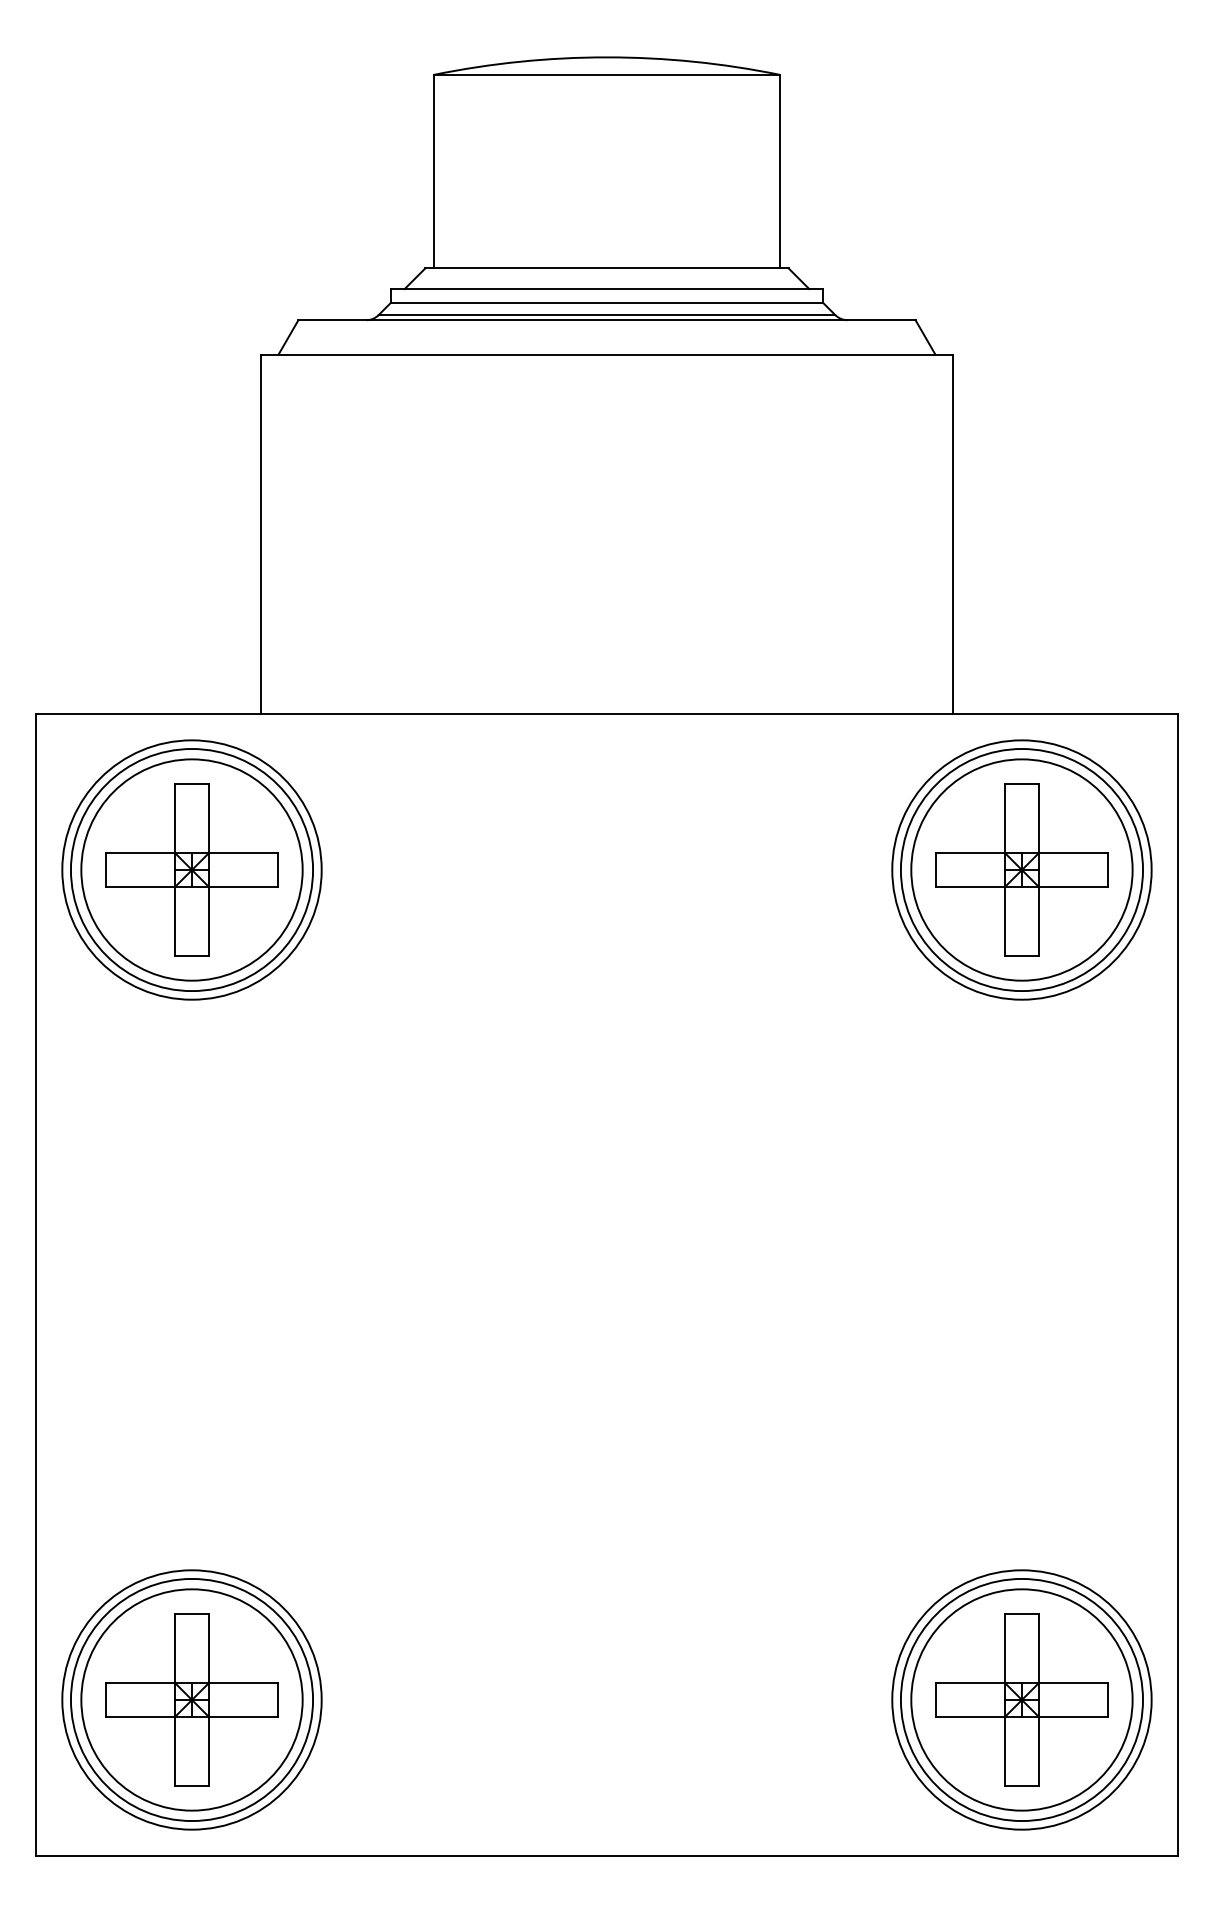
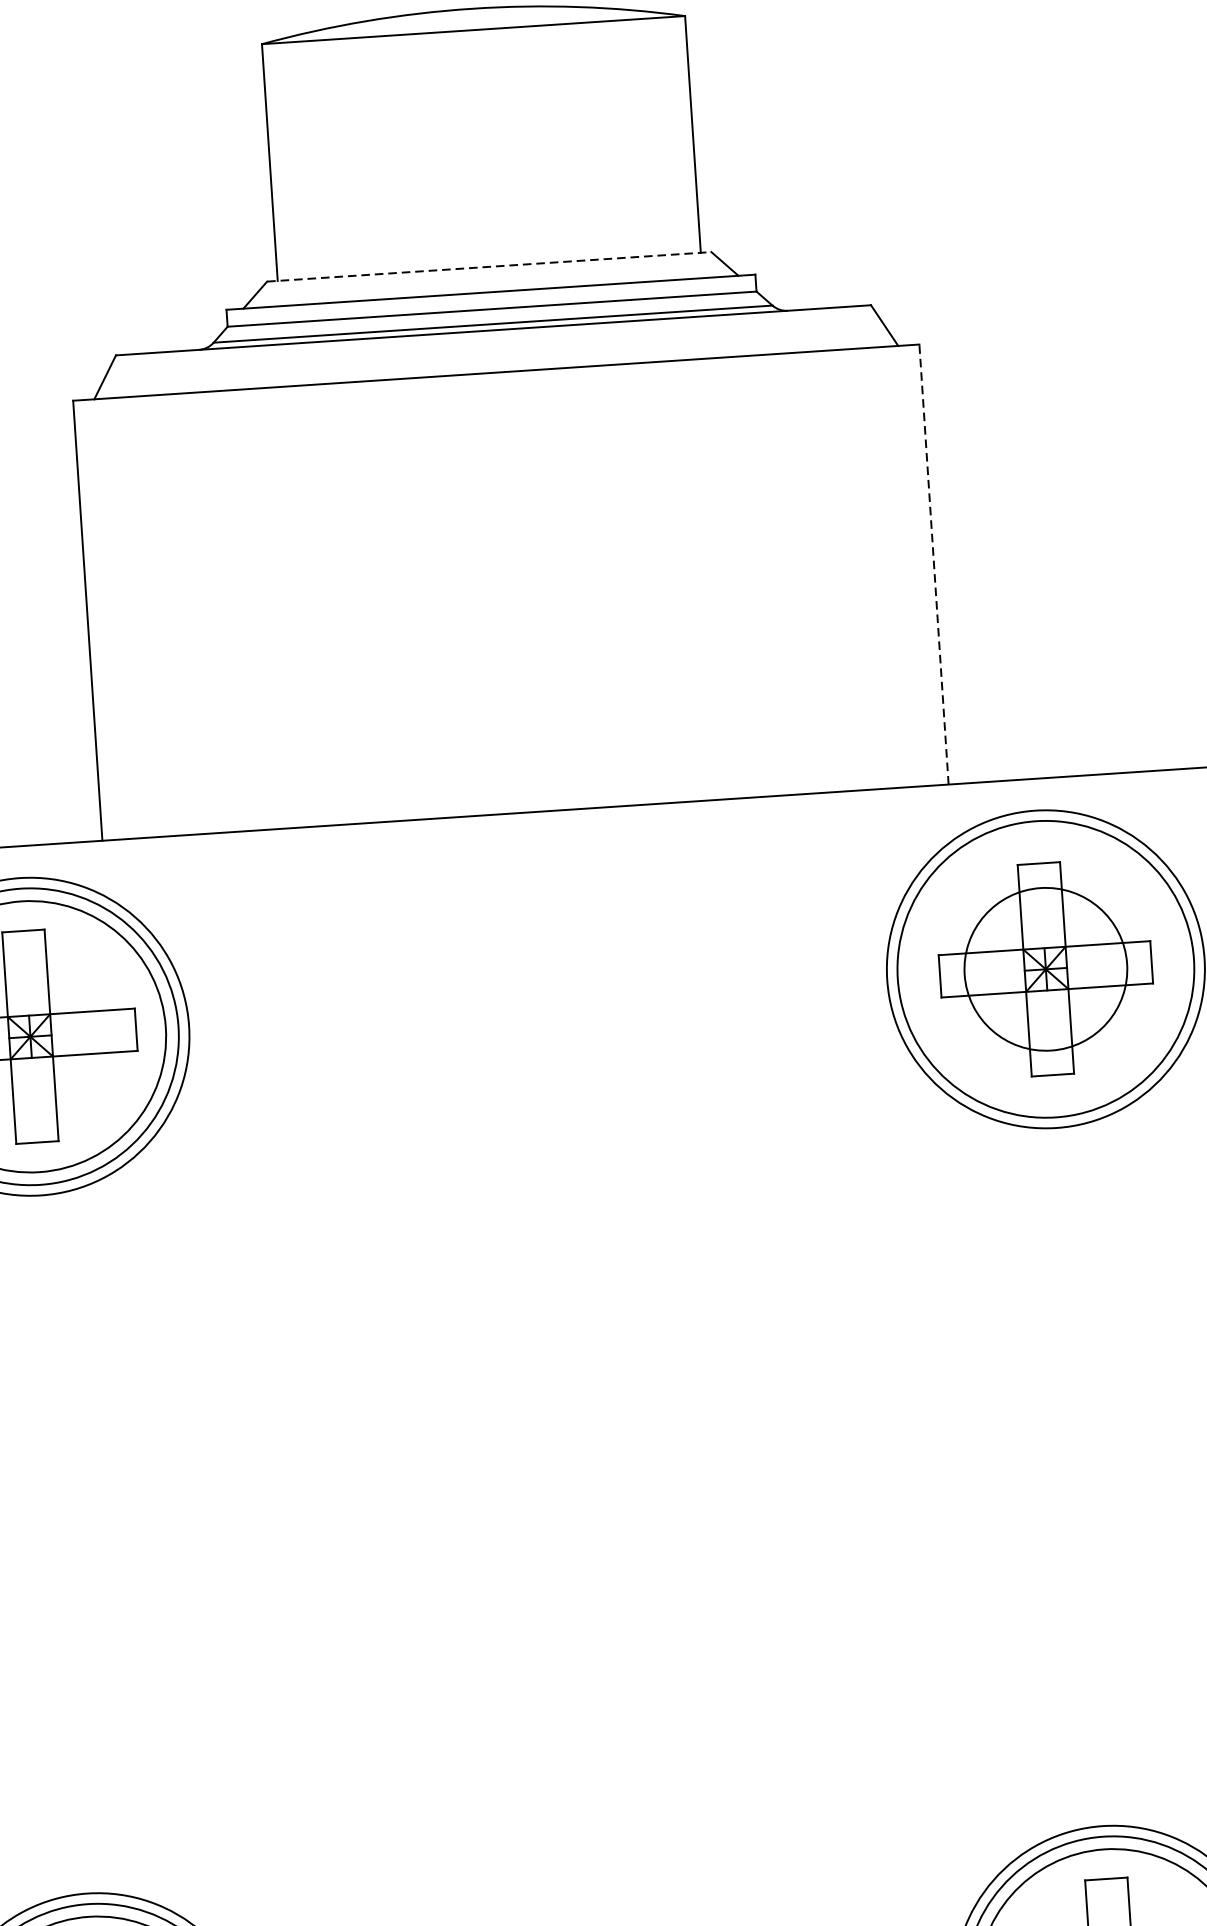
line: (606, 268) -> (488, 267), solid -> dashed
line: (952, 534) -> (933, 564), solid -> dashed
circle: (1021, 869) -> (1045, 968), size x0.6

